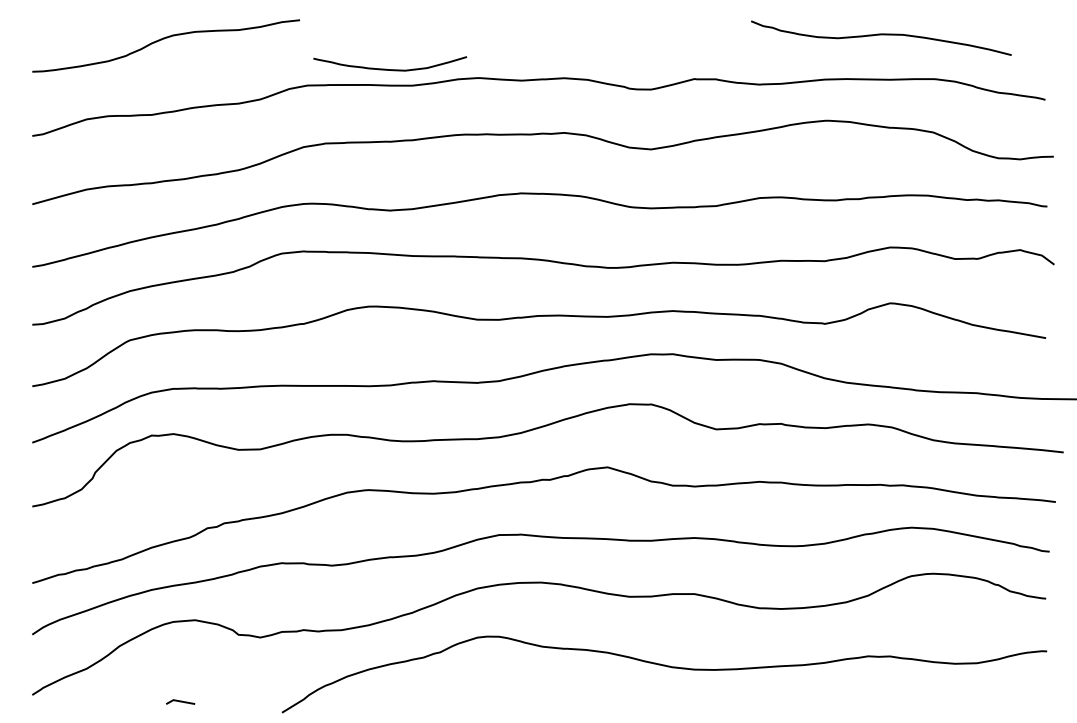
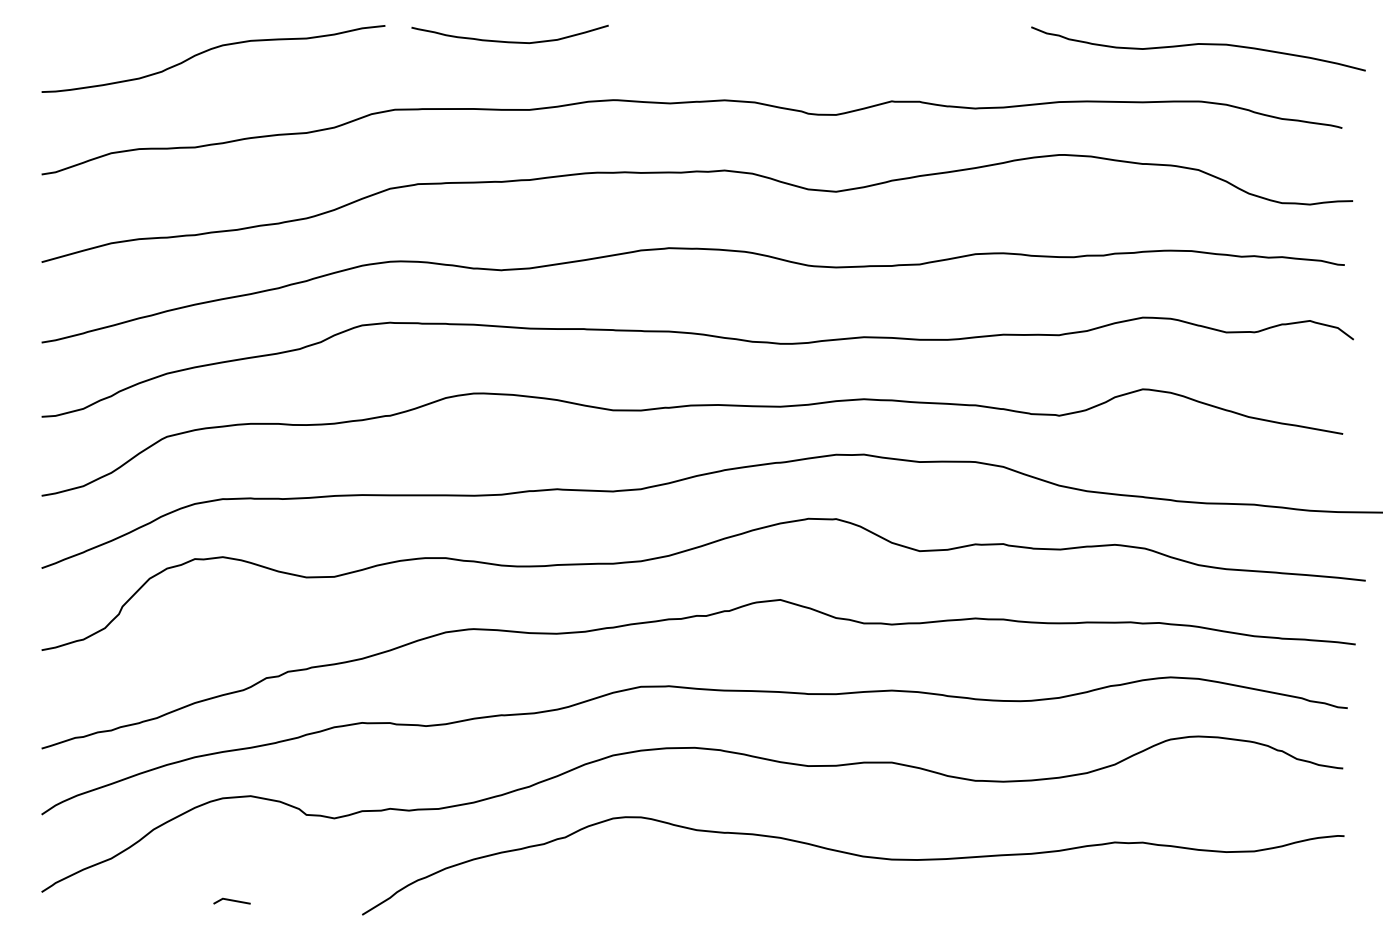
curve: (881, 35) -> (1198, 45), moved
curve: (390, 69) -> (510, 41), moved

